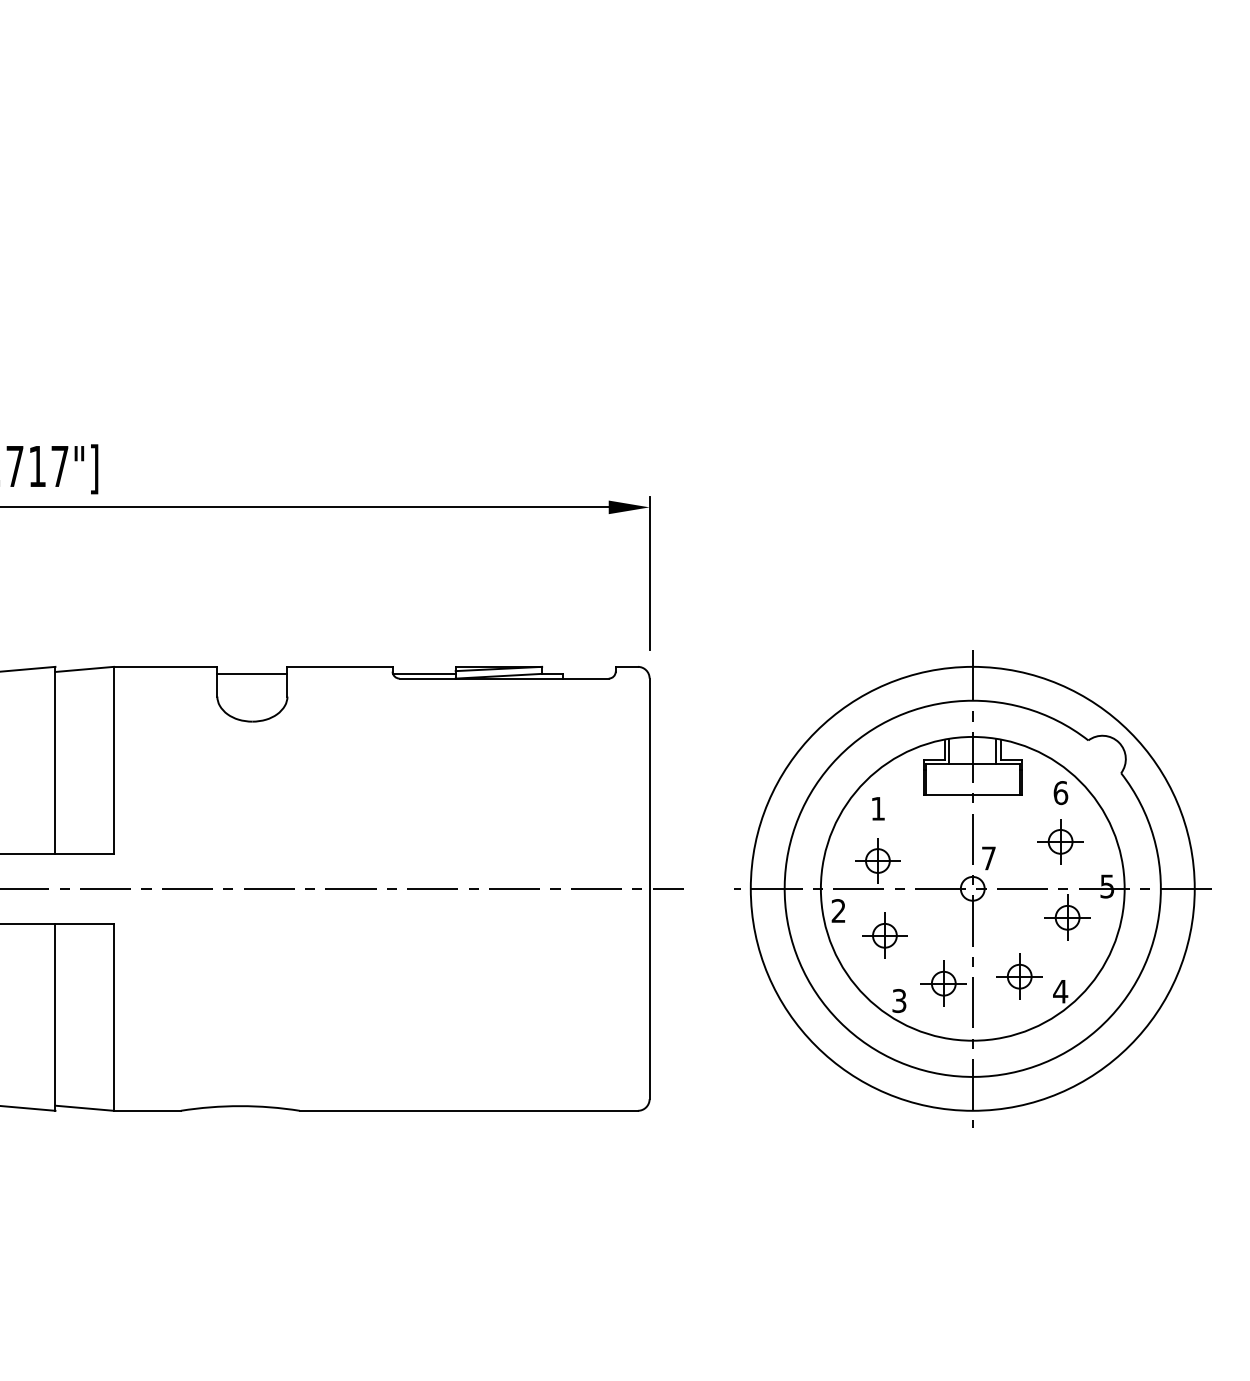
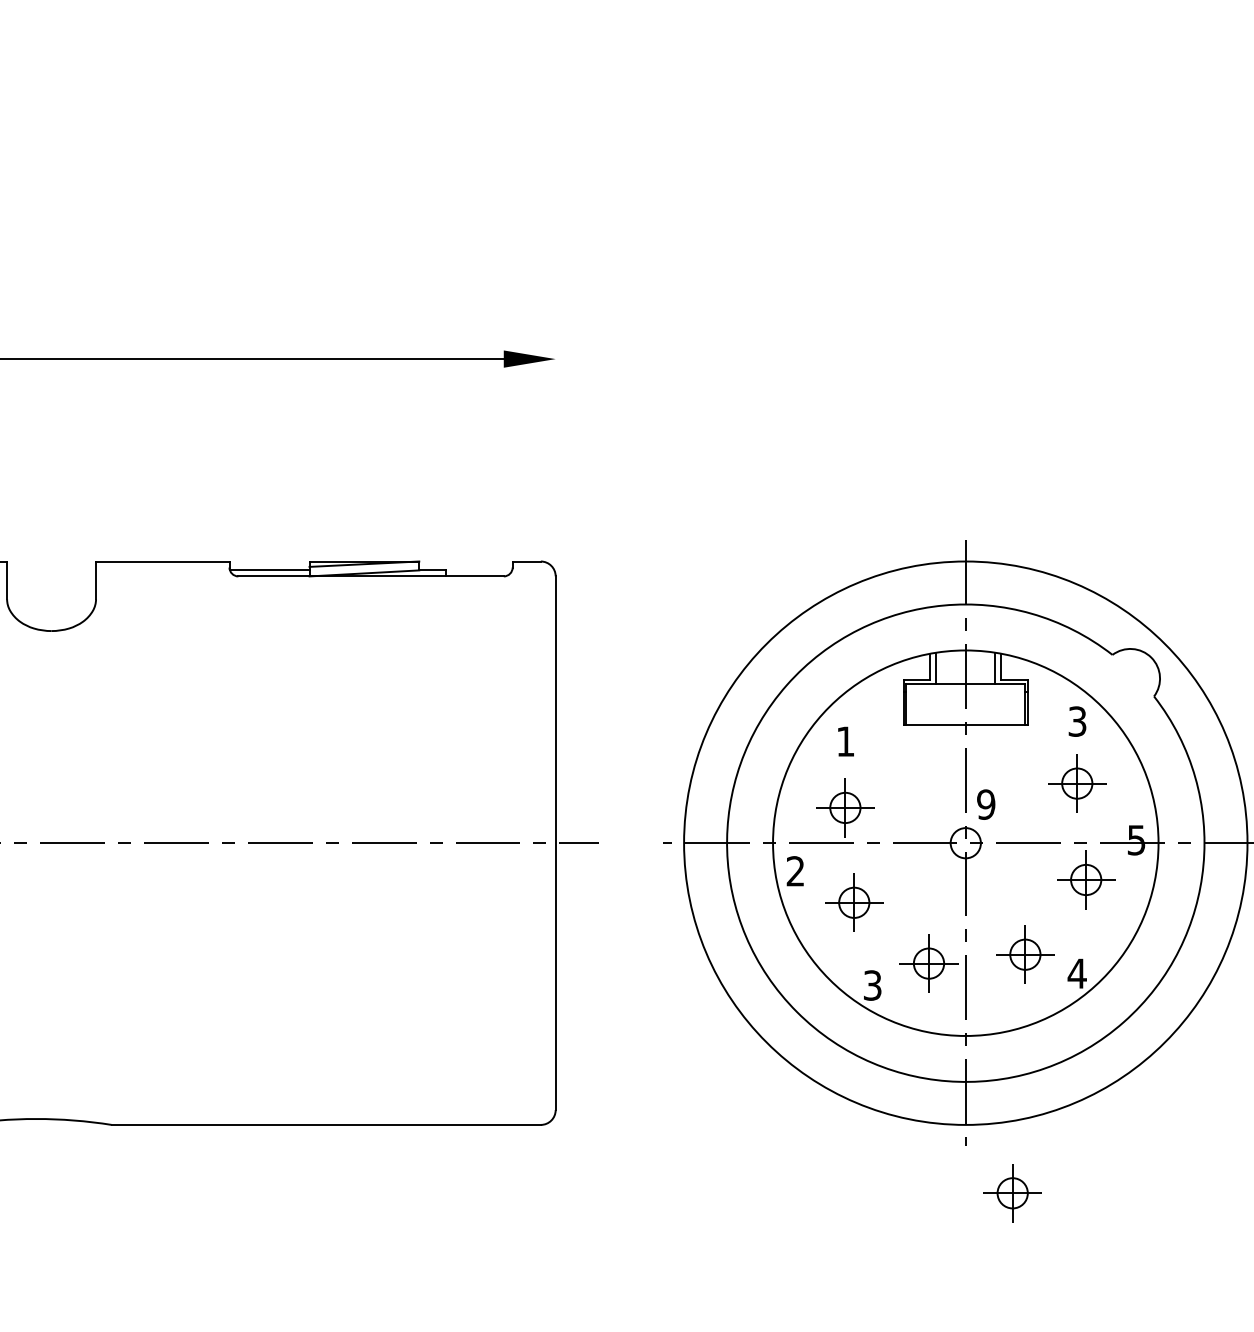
line: (649, 573) -> (555, 443), removed
line: (252, 673) -> (51, 569), removed
text: (1060, 793) -> (1077, 722), 6 -> 3
text: (988, 858) -> (985, 804), 7 -> 9
part: (1009, 1164) -> (1012, 1193), added

